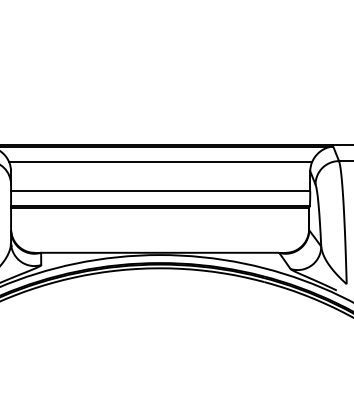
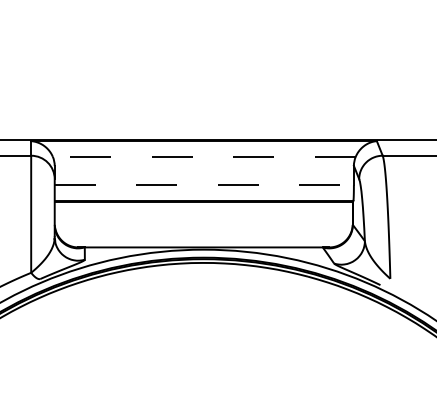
line: (159, 161) -> (203, 156), solid -> dashed
line: (160, 190) -> (204, 185), solid -> dashed

